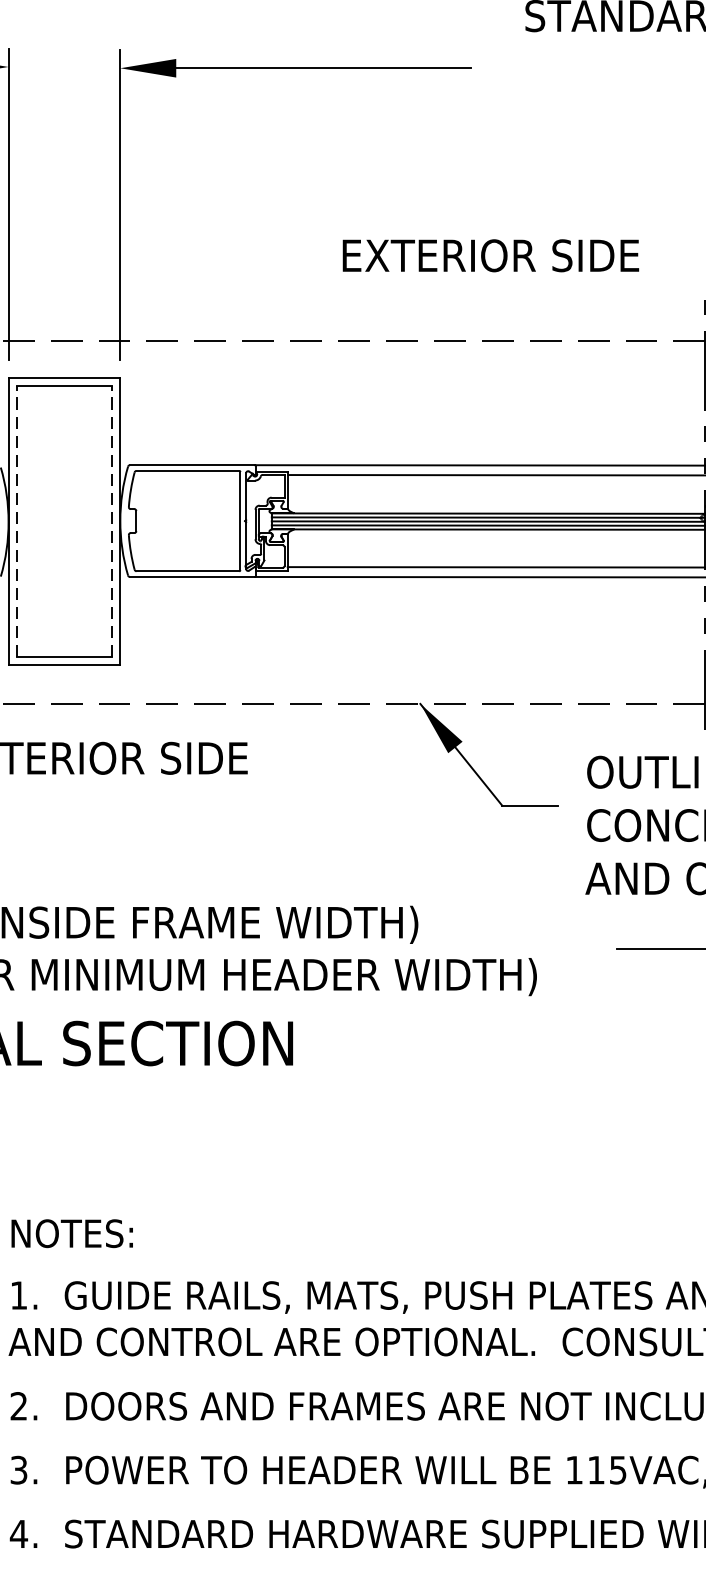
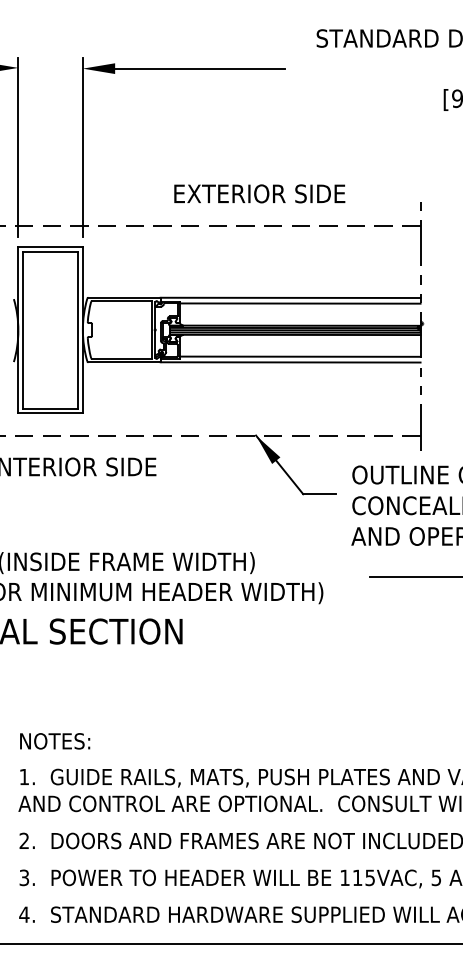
text: (490, 255) -> (259, 193), moved
line: (15, 520) -> (22, 329), dashed -> solid
line: (112, 520) -> (78, 329), dashed -> solid

